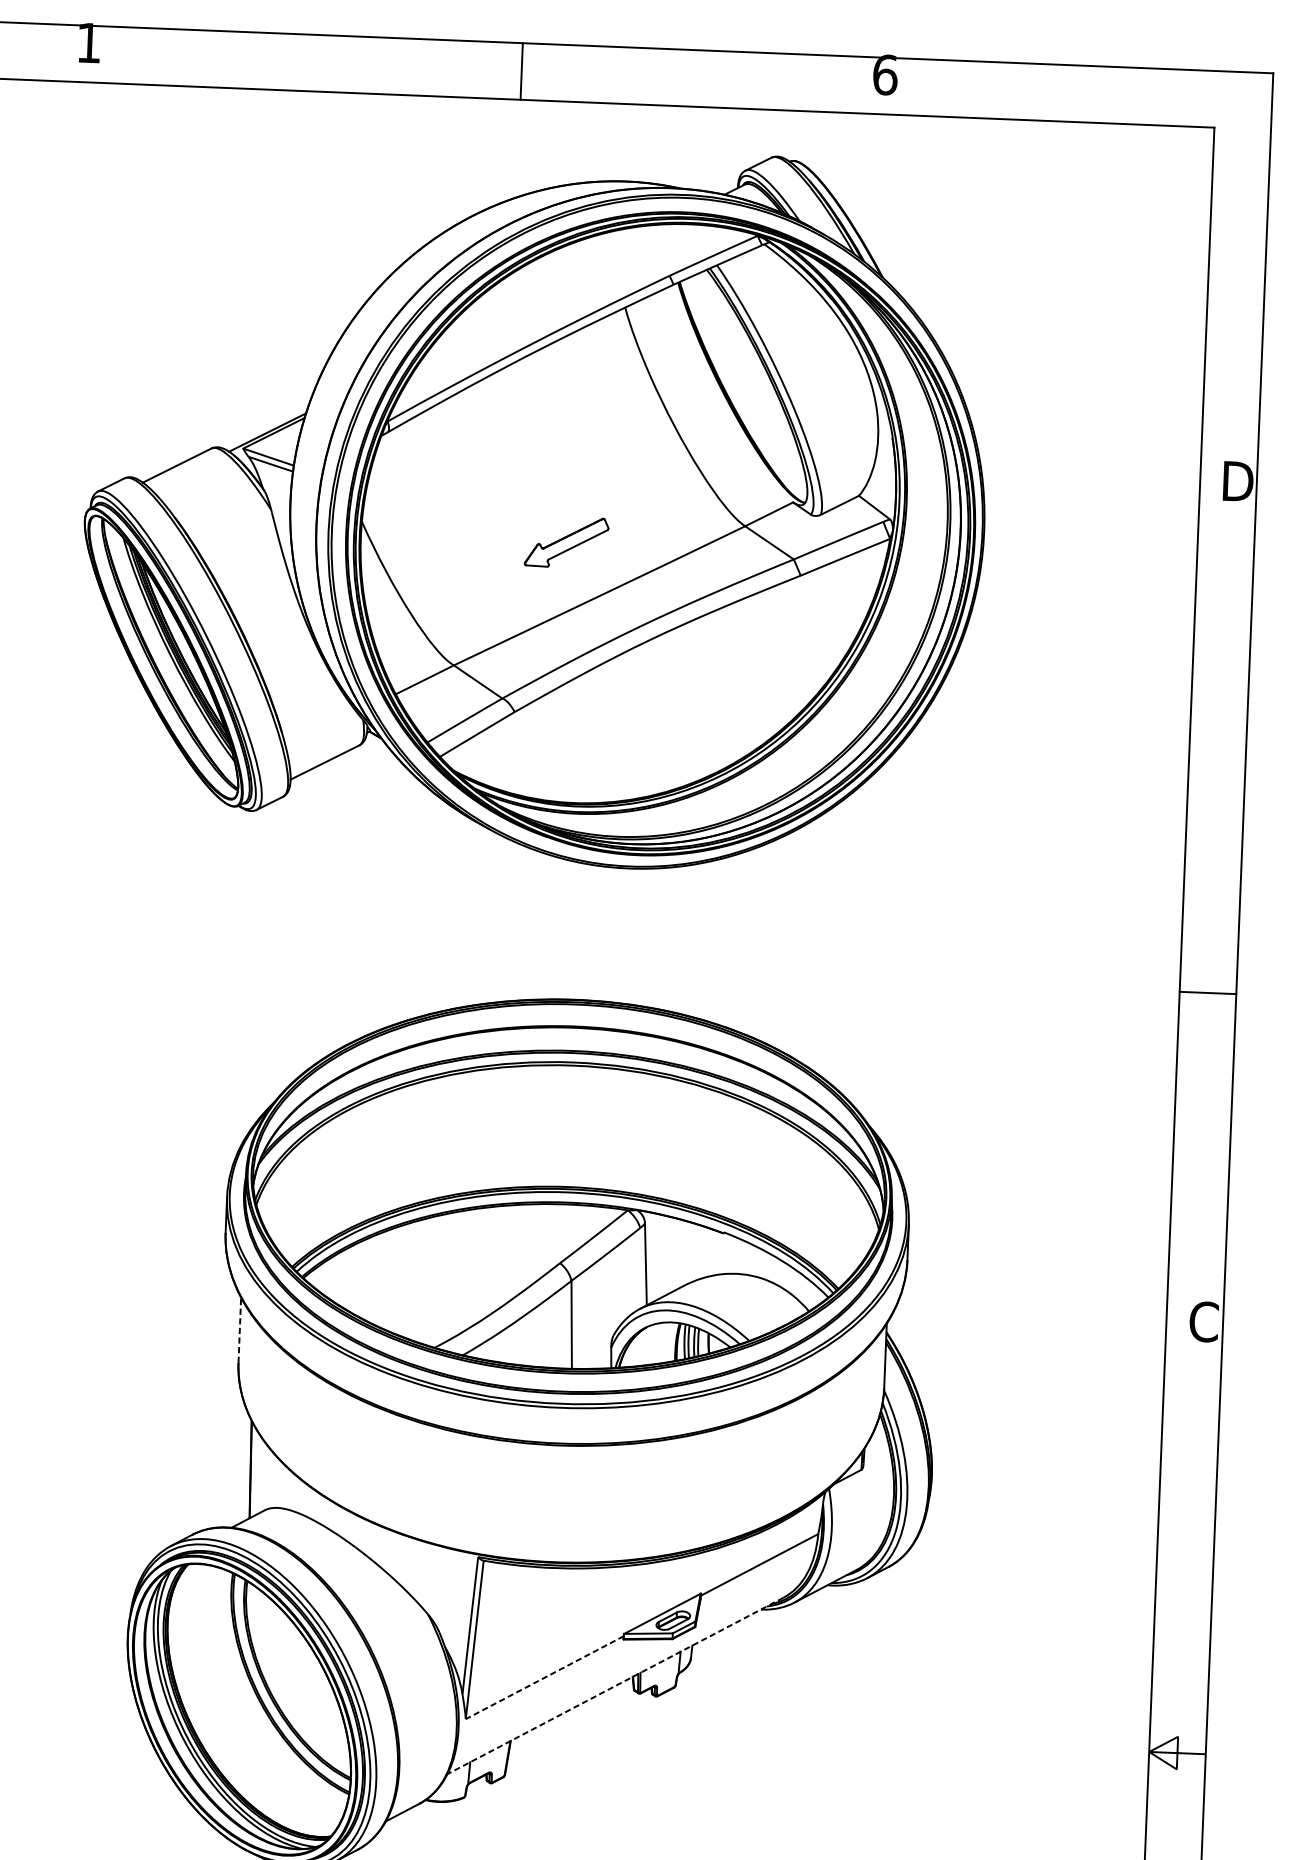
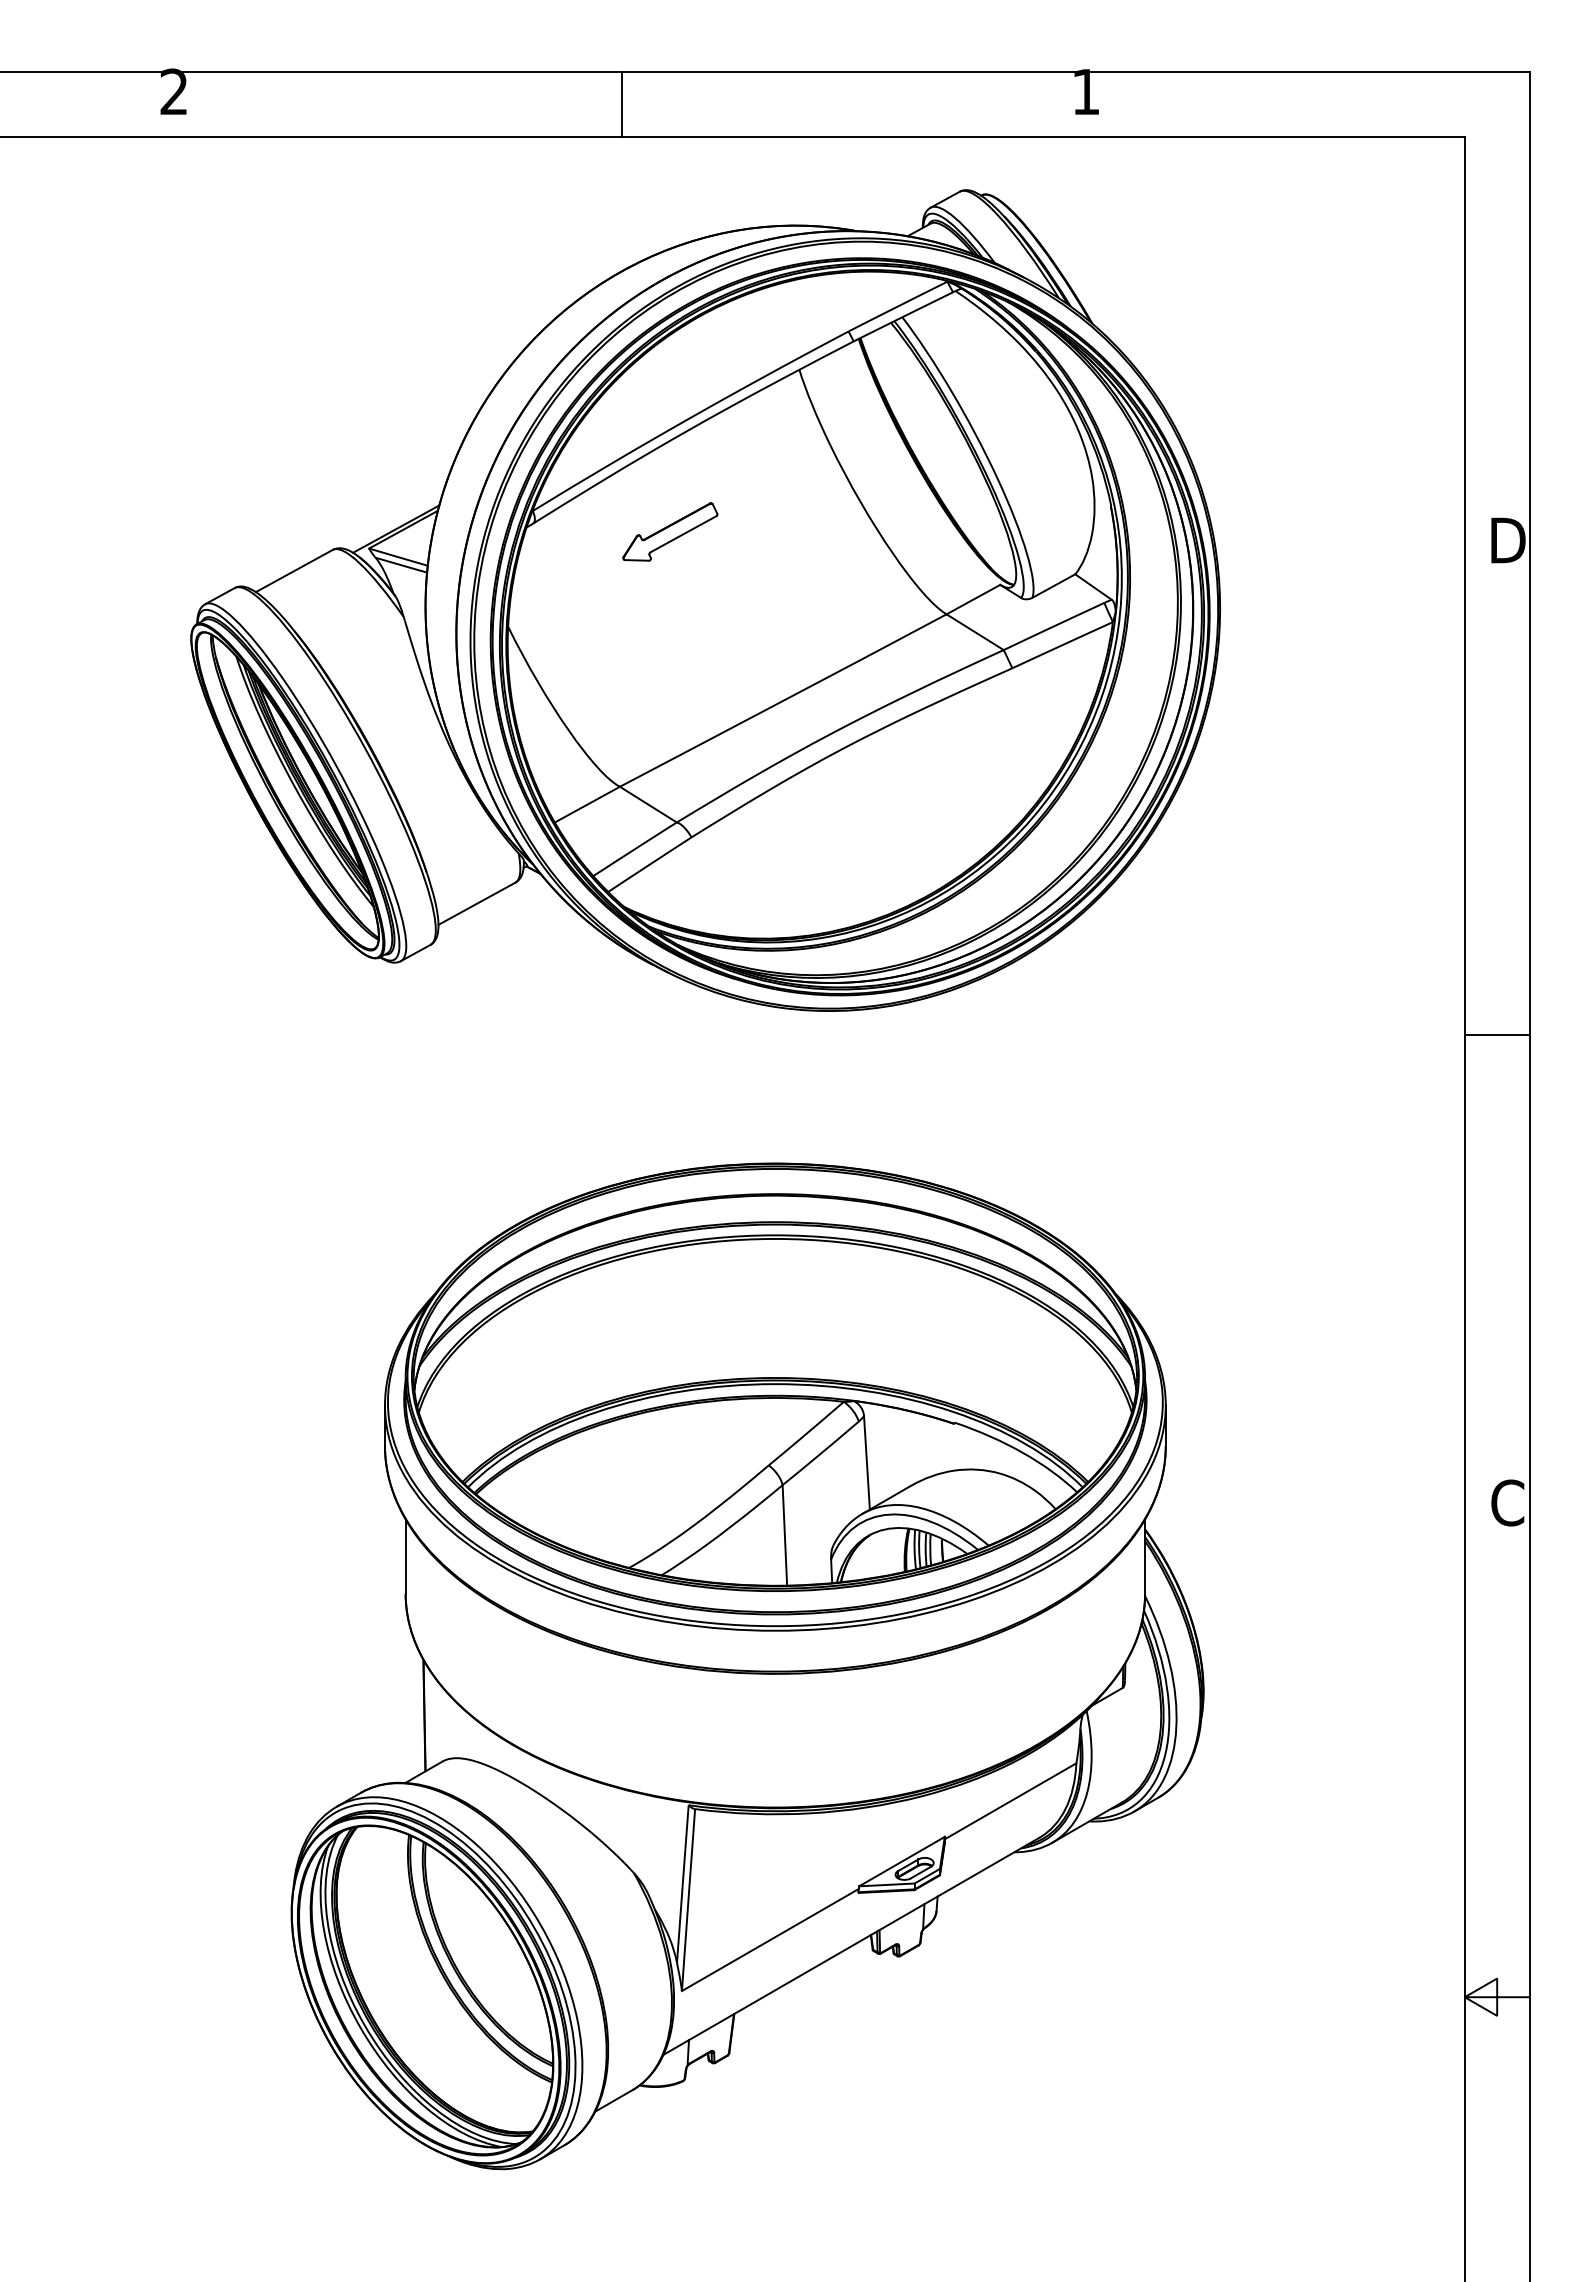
text: (88, 42) -> (173, 91), 1 -> 2
line: (522, 71) -> (622, 104), moved
text: (885, 74) -> (1086, 91), 6 -> 1
part: (566, 541) -> (670, 531), moved
line: (1207, 992) -> (1496, 1034), moved
line: (239, 1329) -> (405, 1556), dashed -> solid
line: (544, 1678) -> (769, 1940), dashed -> solid
line: (615, 1686) -> (851, 1946), dashed -> solid

